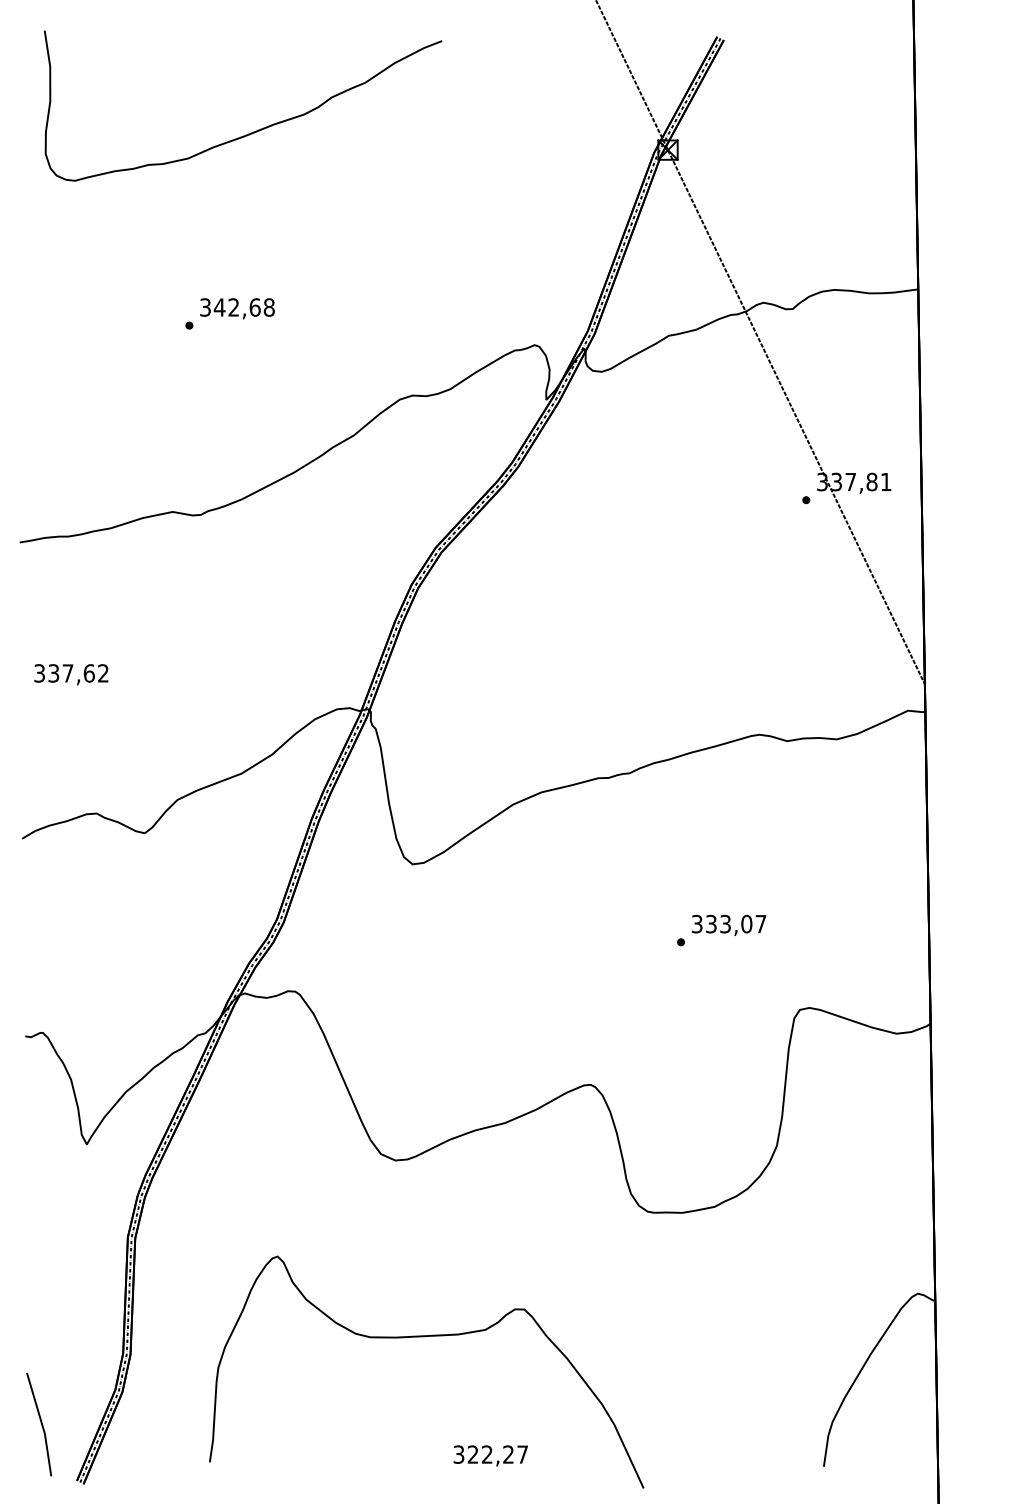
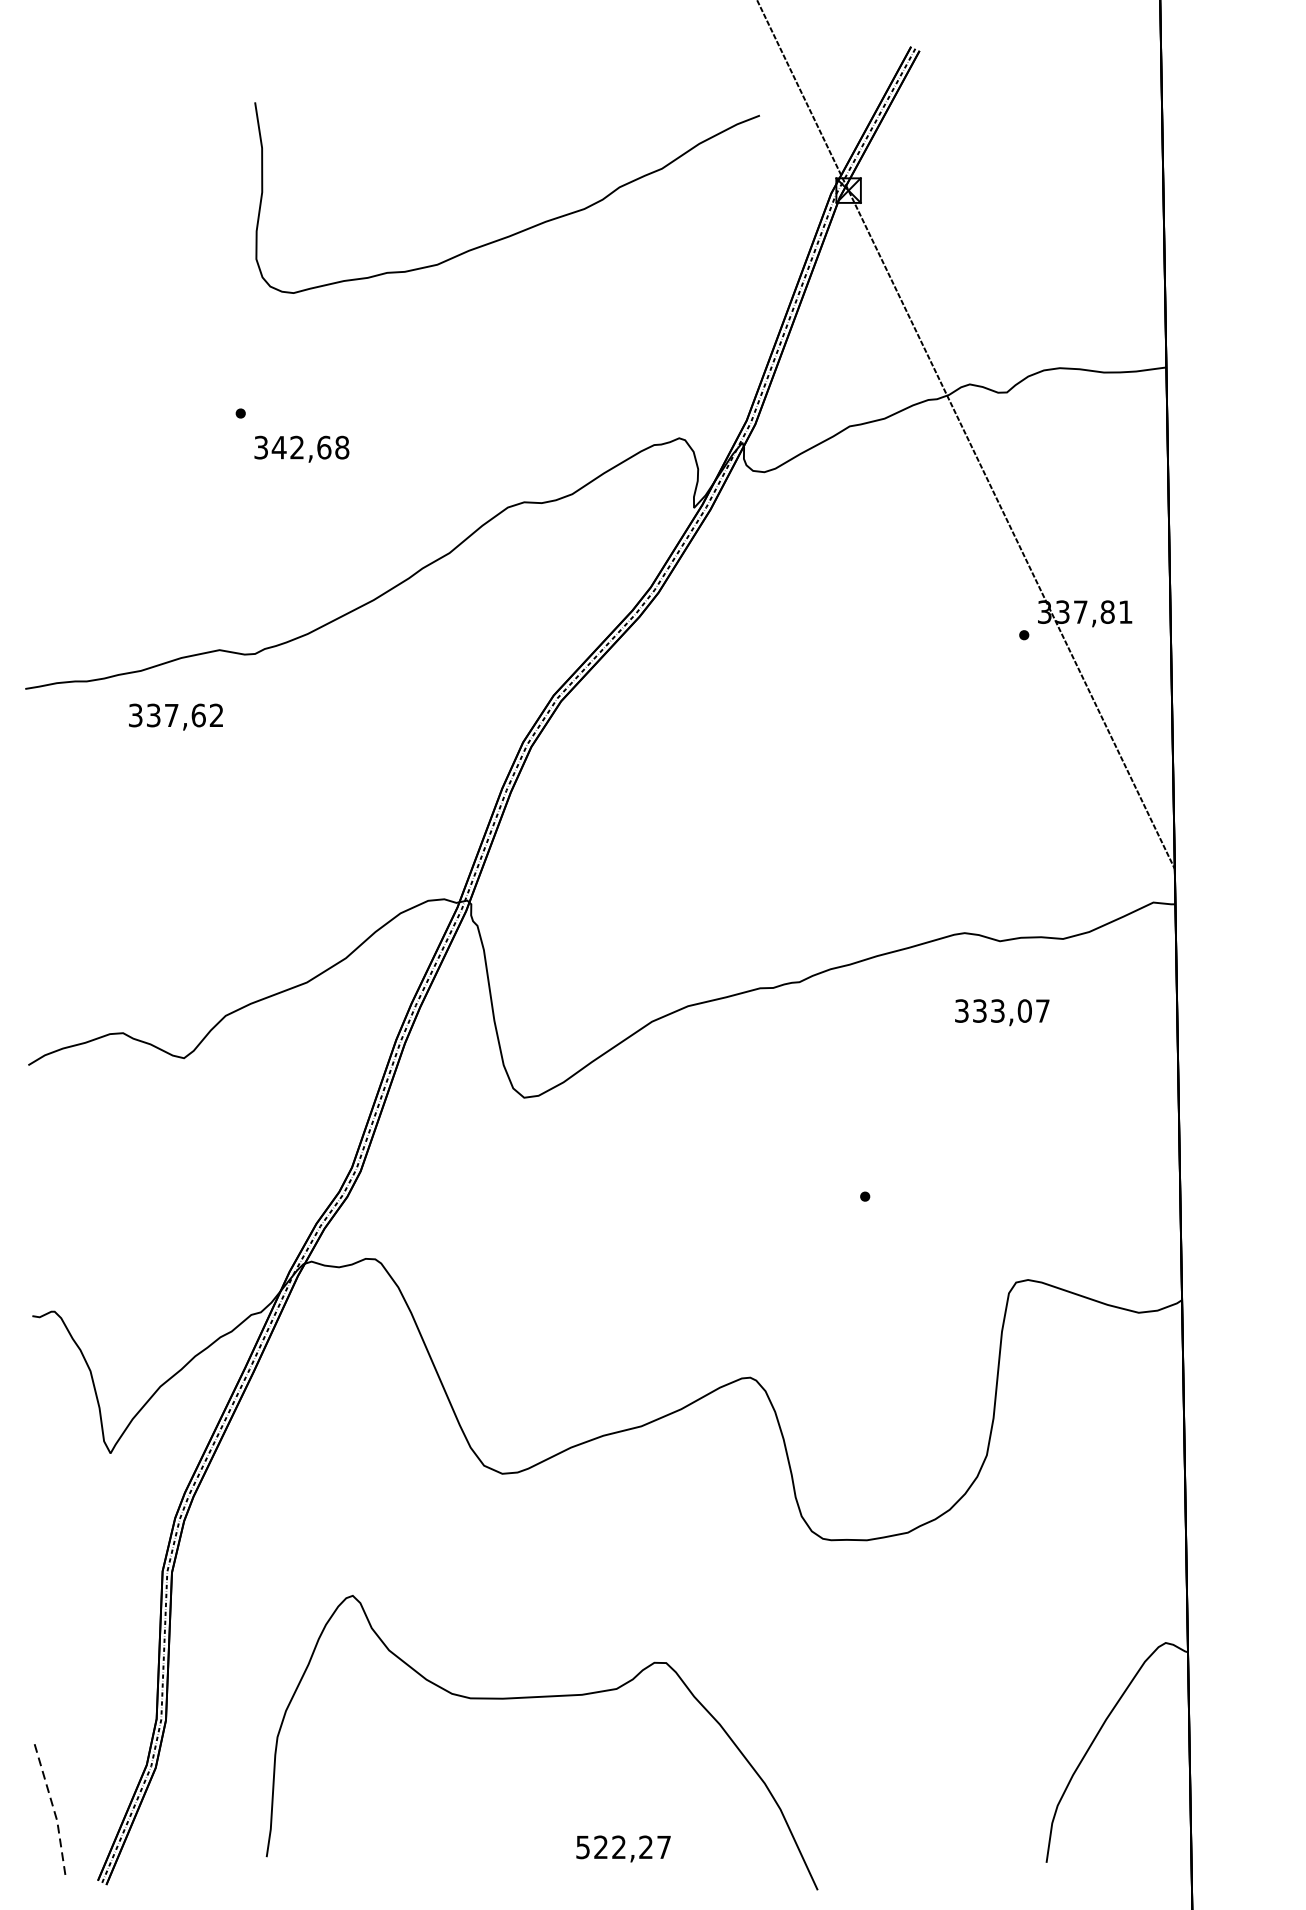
curve: (253, 131) -> (520, 230), moved
text: (237, 308) -> (301, 448), moved
text: (71, 674) -> (176, 716), moved
text: (728, 924) -> (1001, 1011), moved
line: (42, 1424) -> (54, 1809), solid -> dashed
text: (459, 1454) -> (583, 1847), 322,27 -> 522,27

